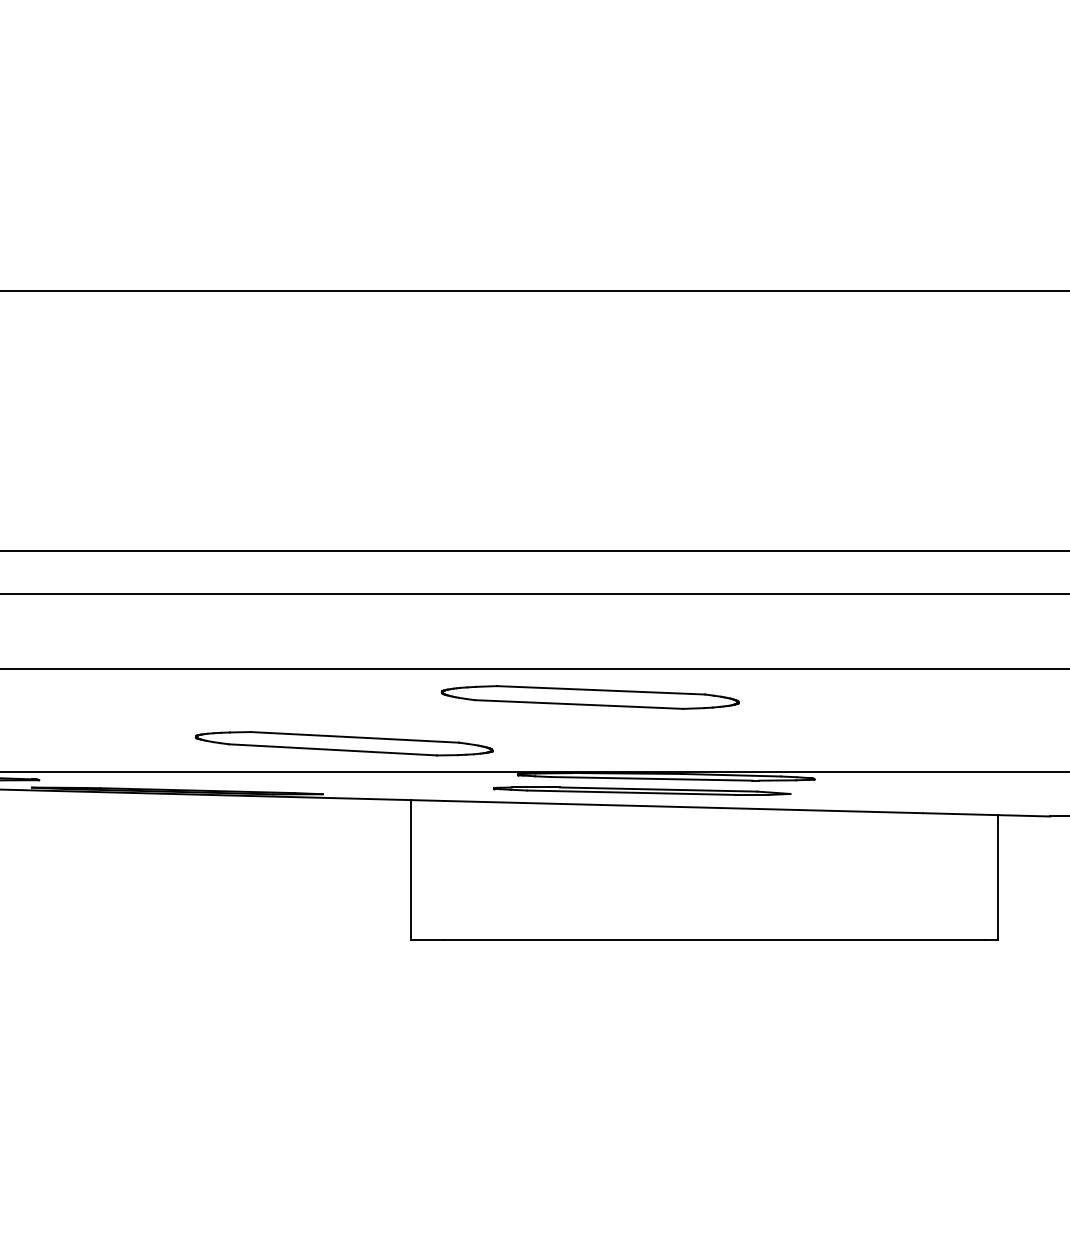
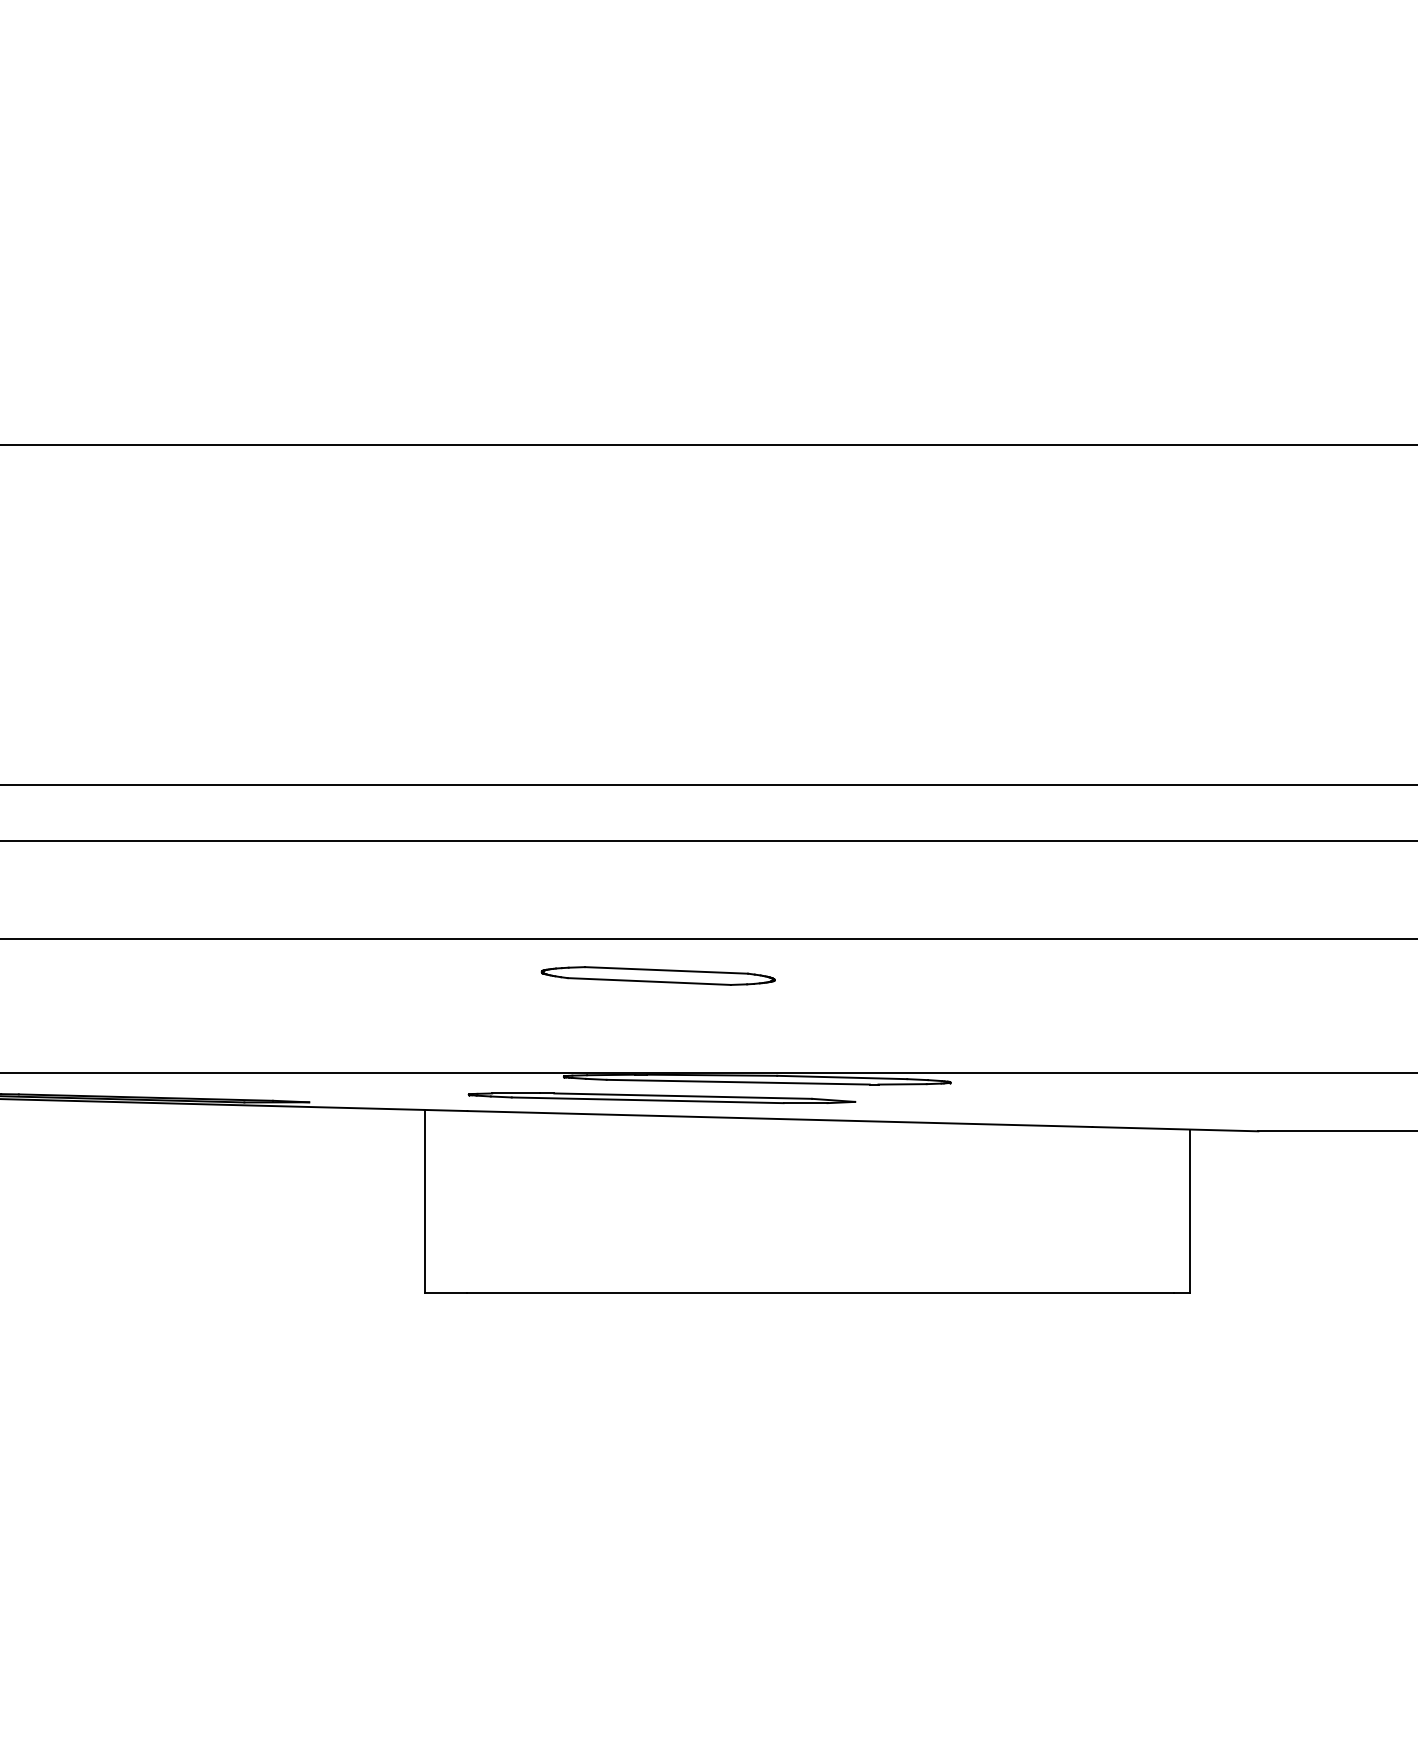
part: (589, 697) -> (657, 975), size x0.6
part: (344, 743) -> (337, 1036), removed
part: (641, 790) -> (661, 1097), moved

